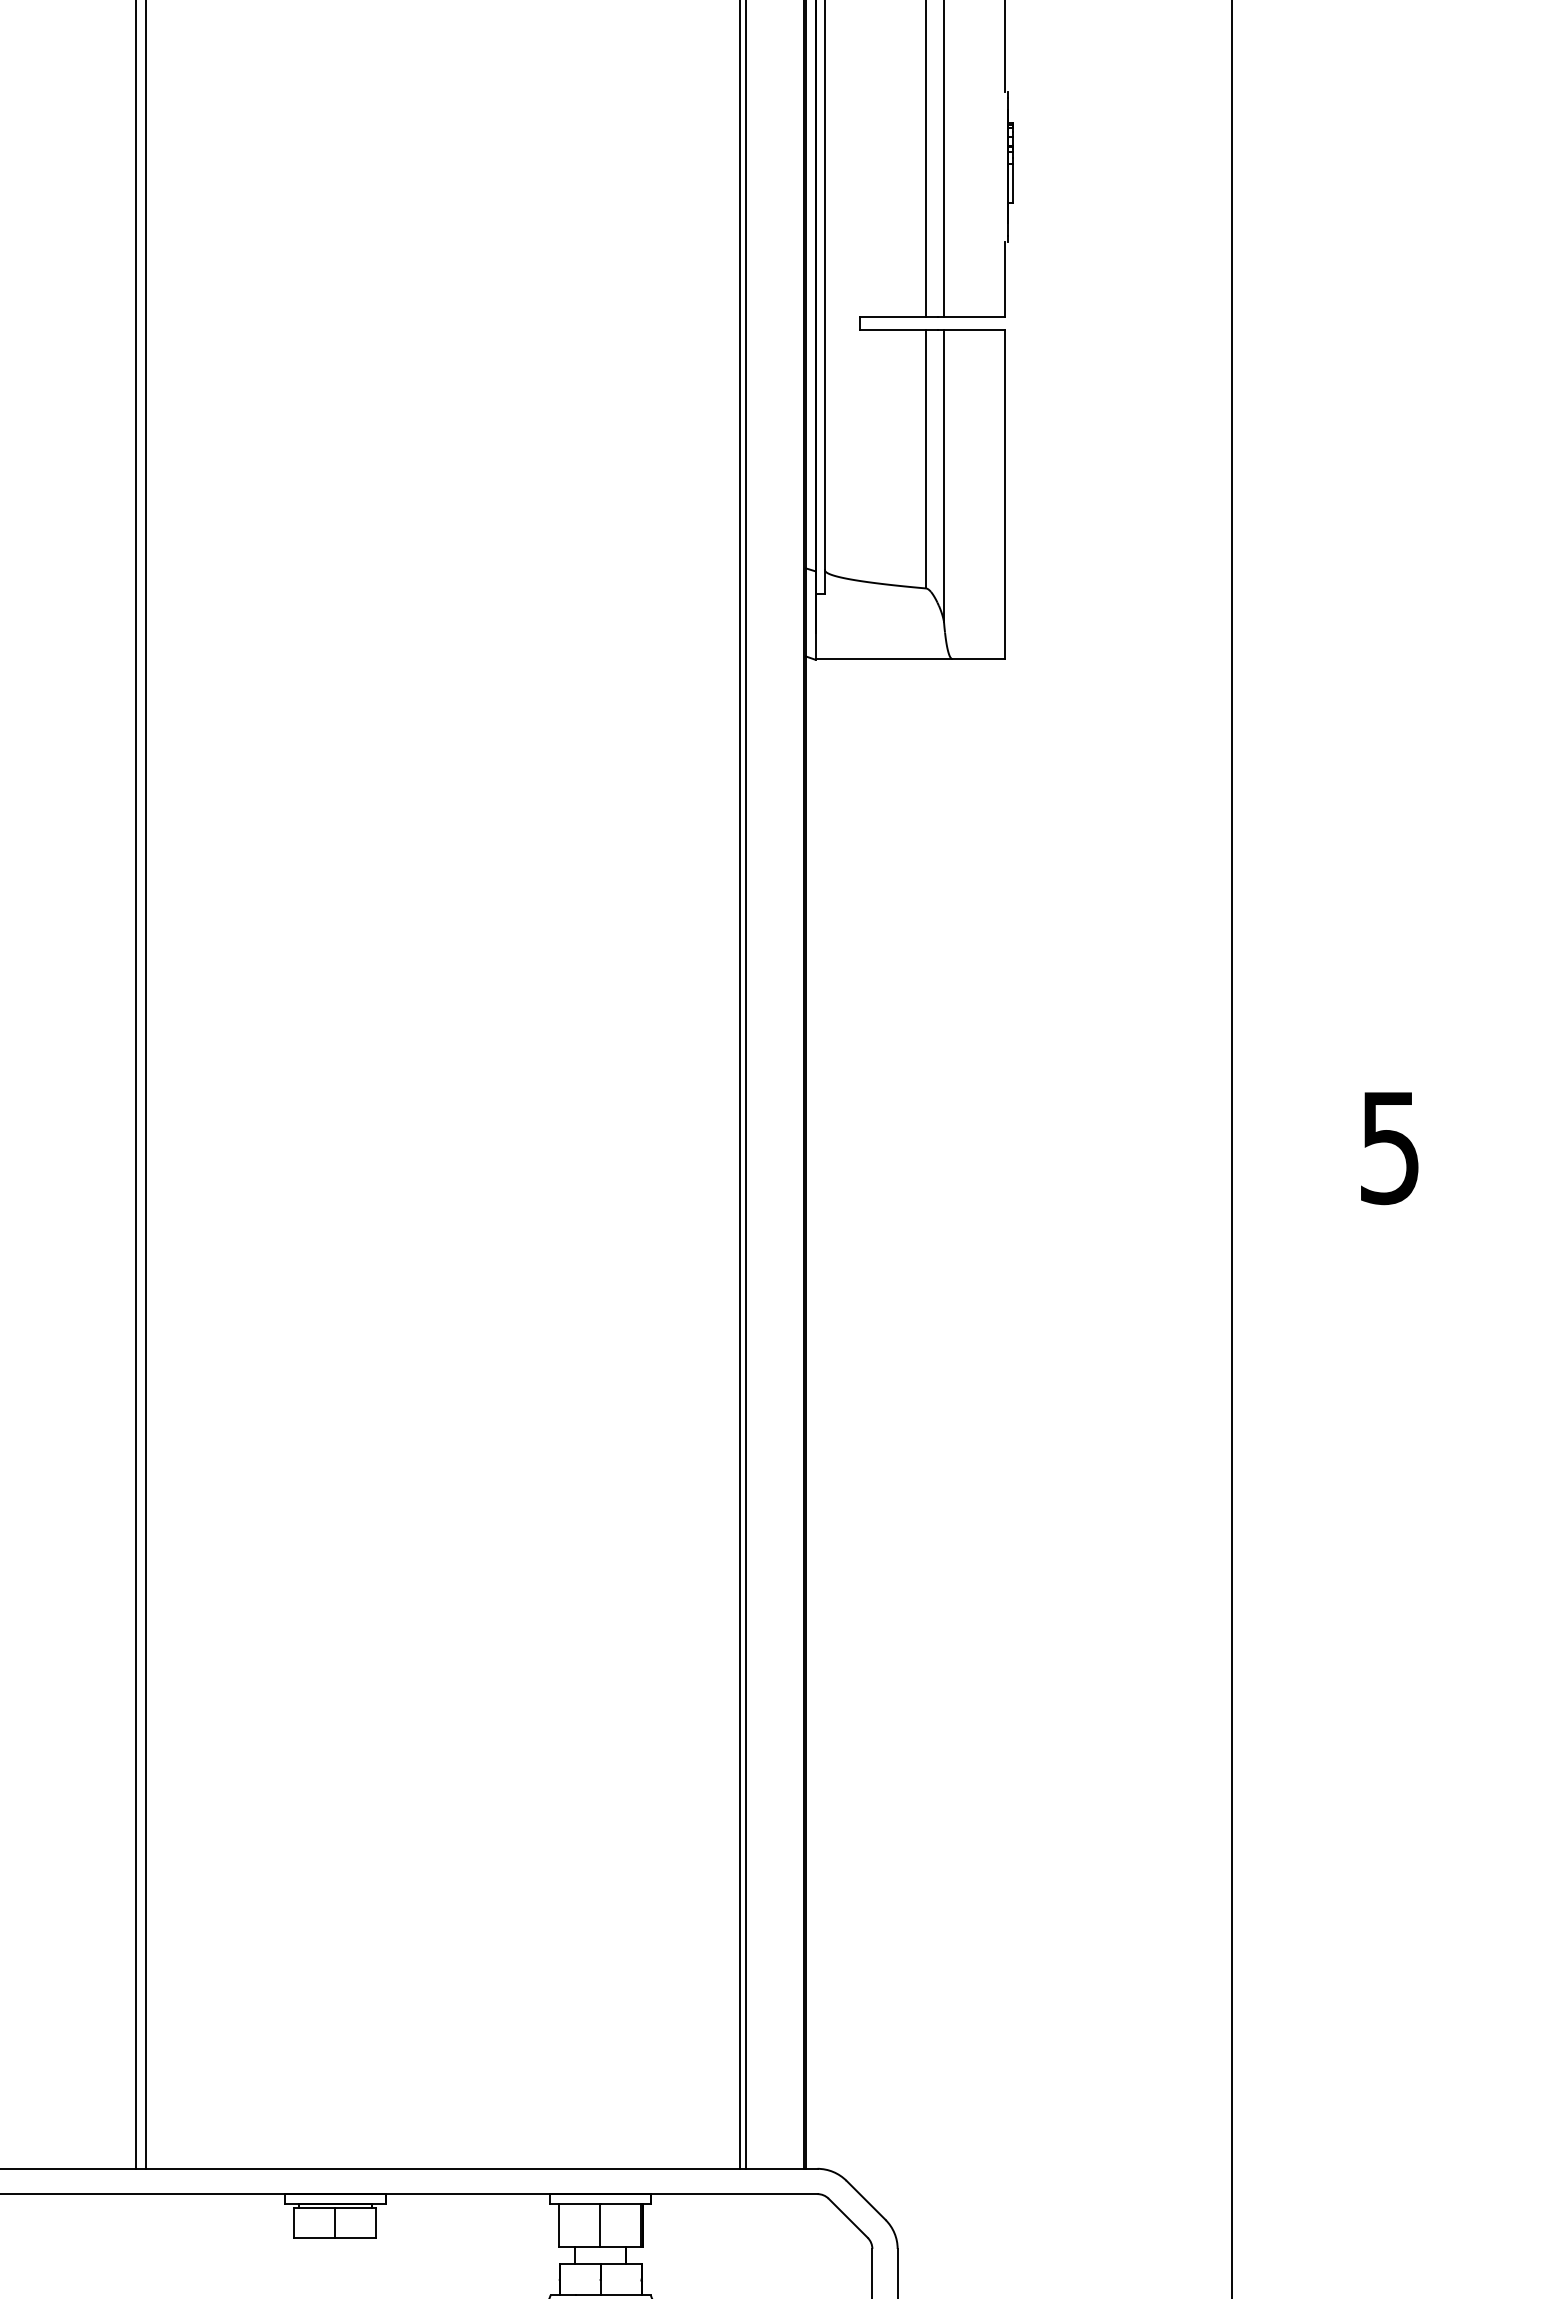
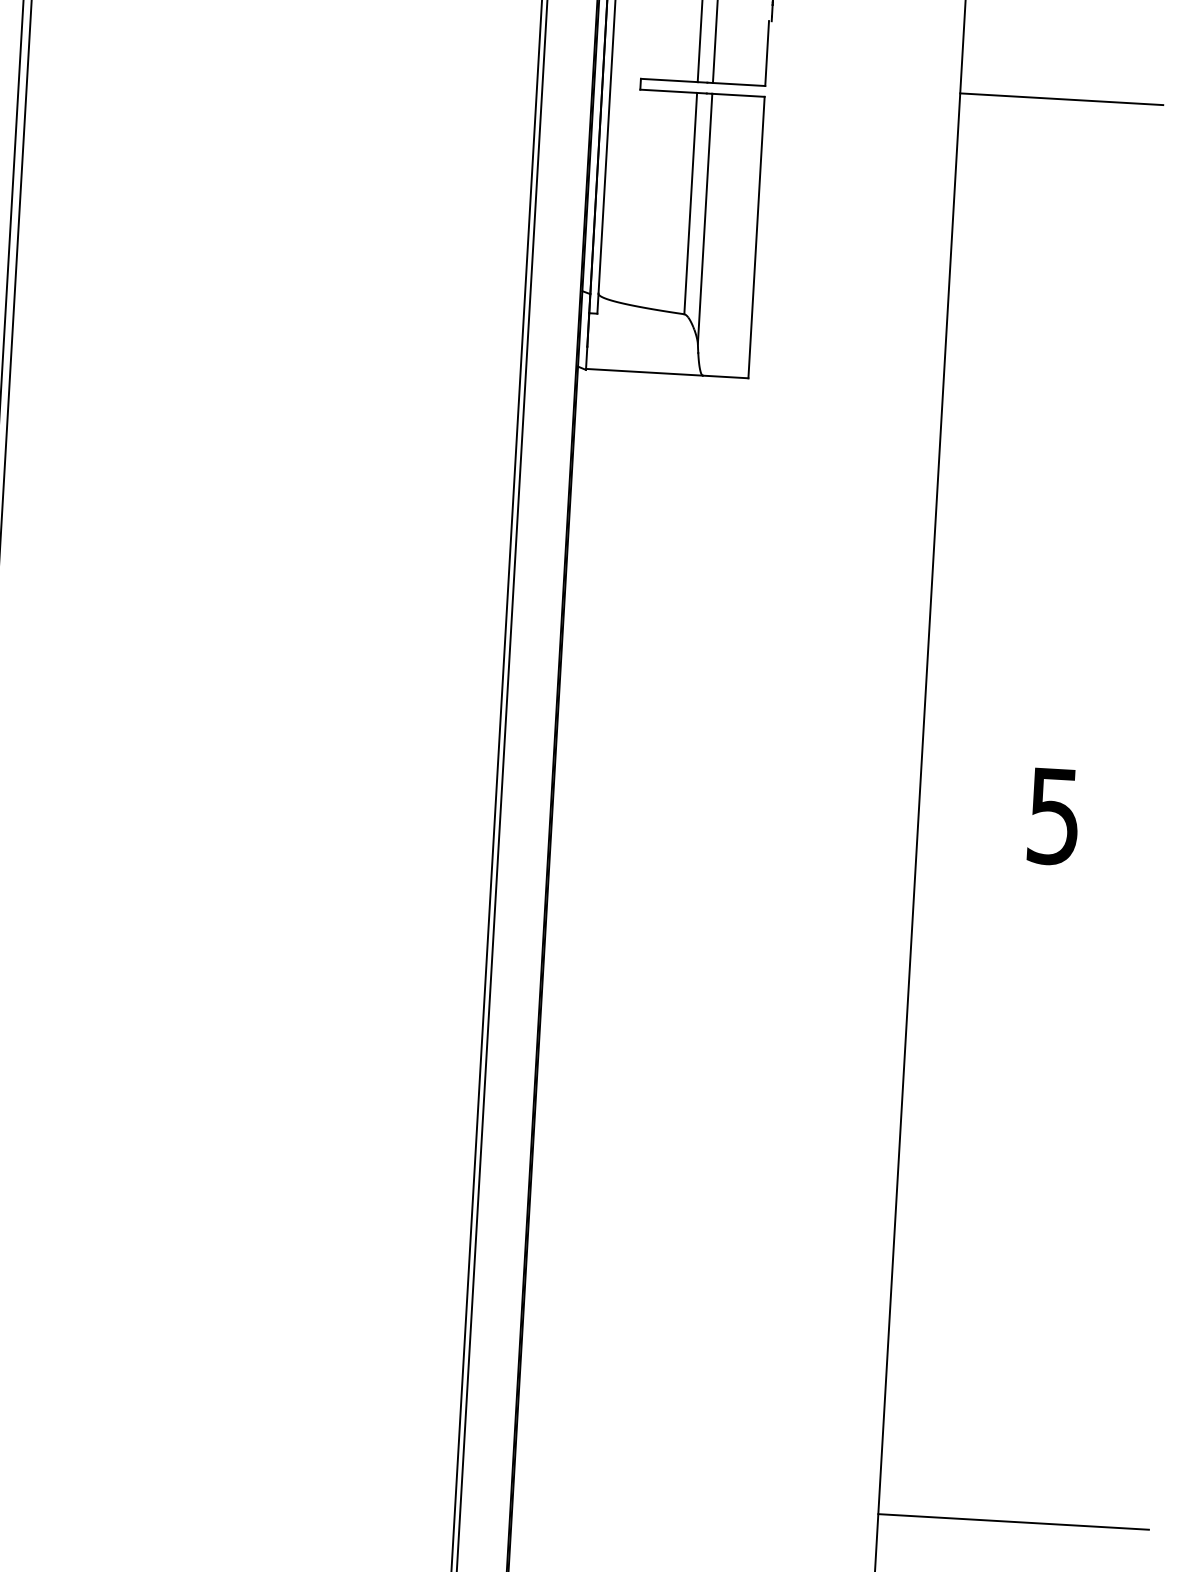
line: (1350, 313) -> (1061, 99), added
line: (1390, 1971) -> (1013, 1522), added

